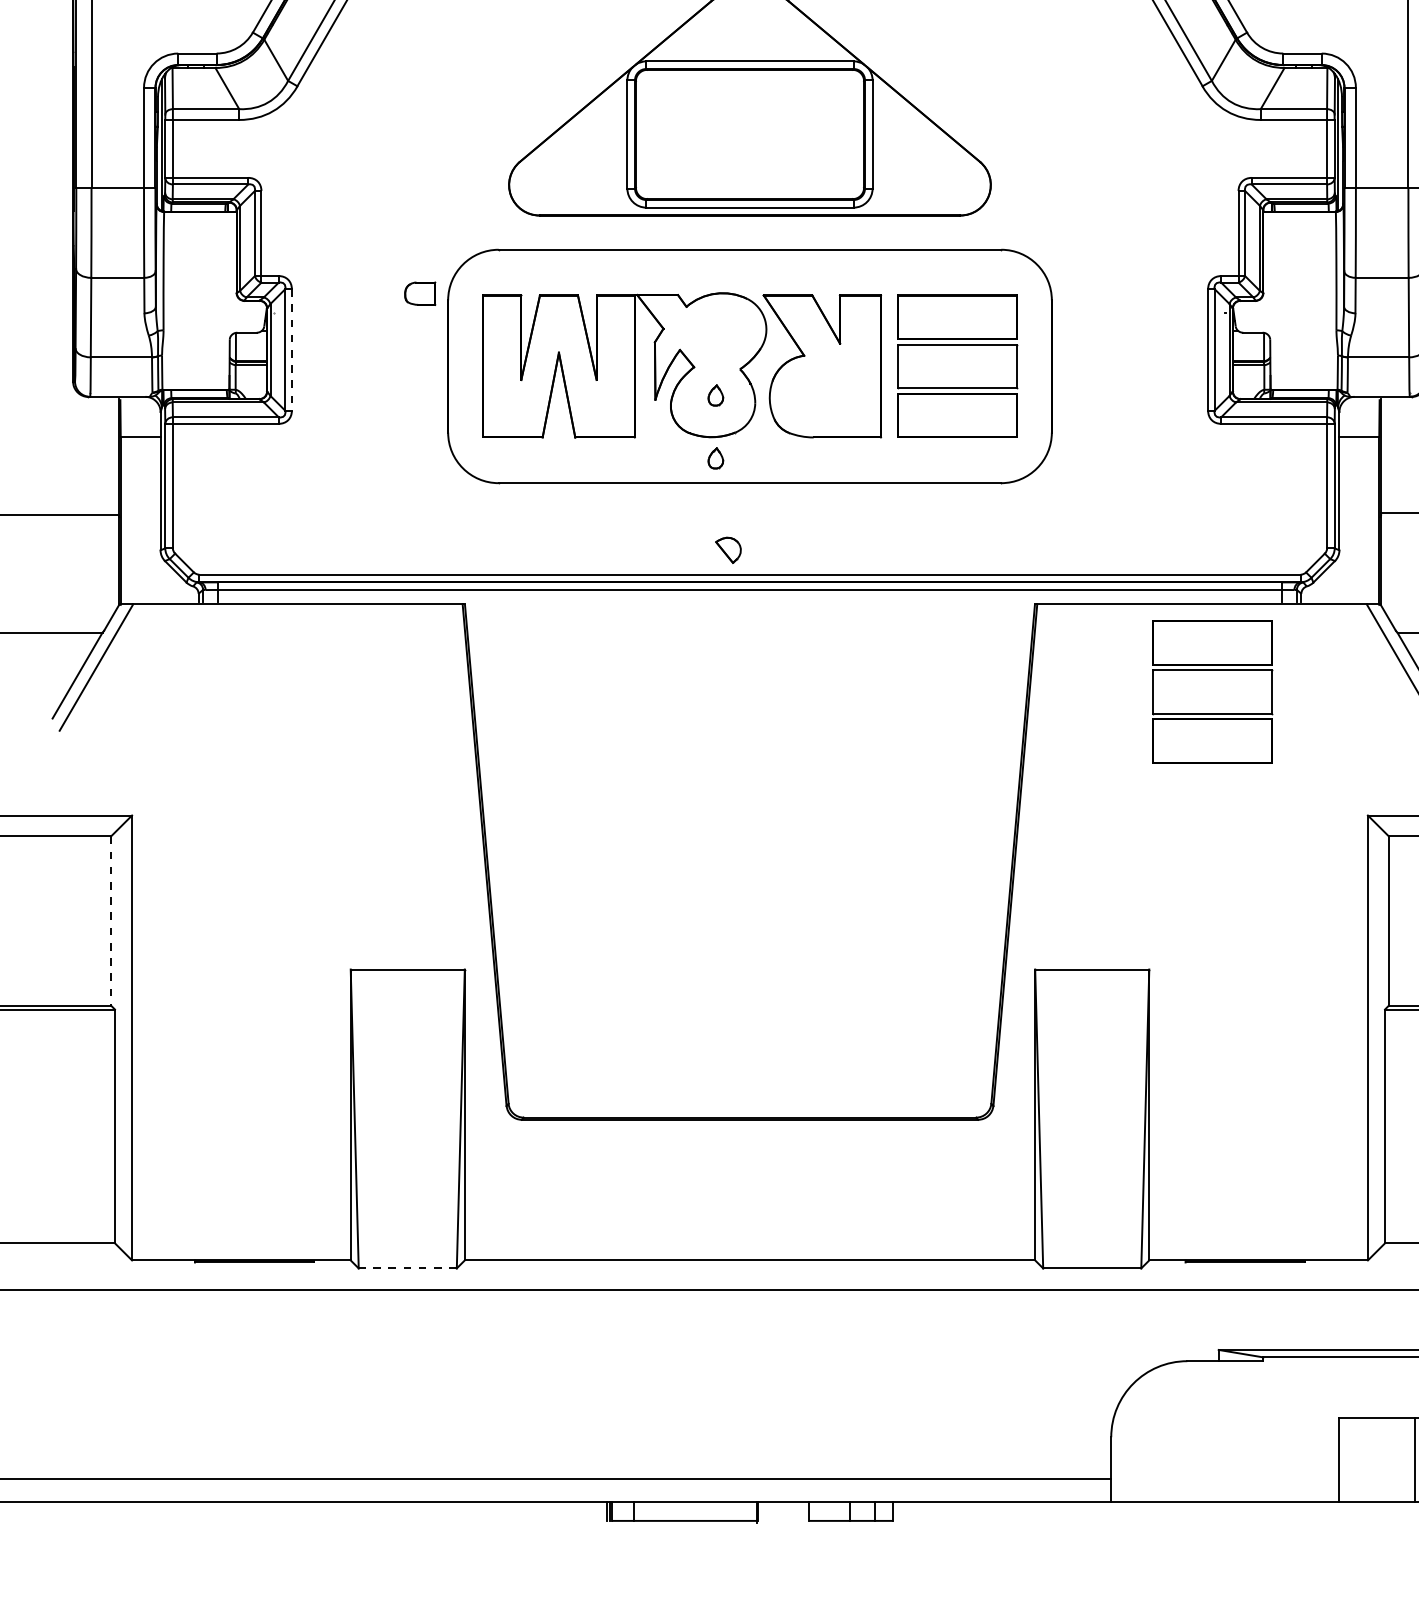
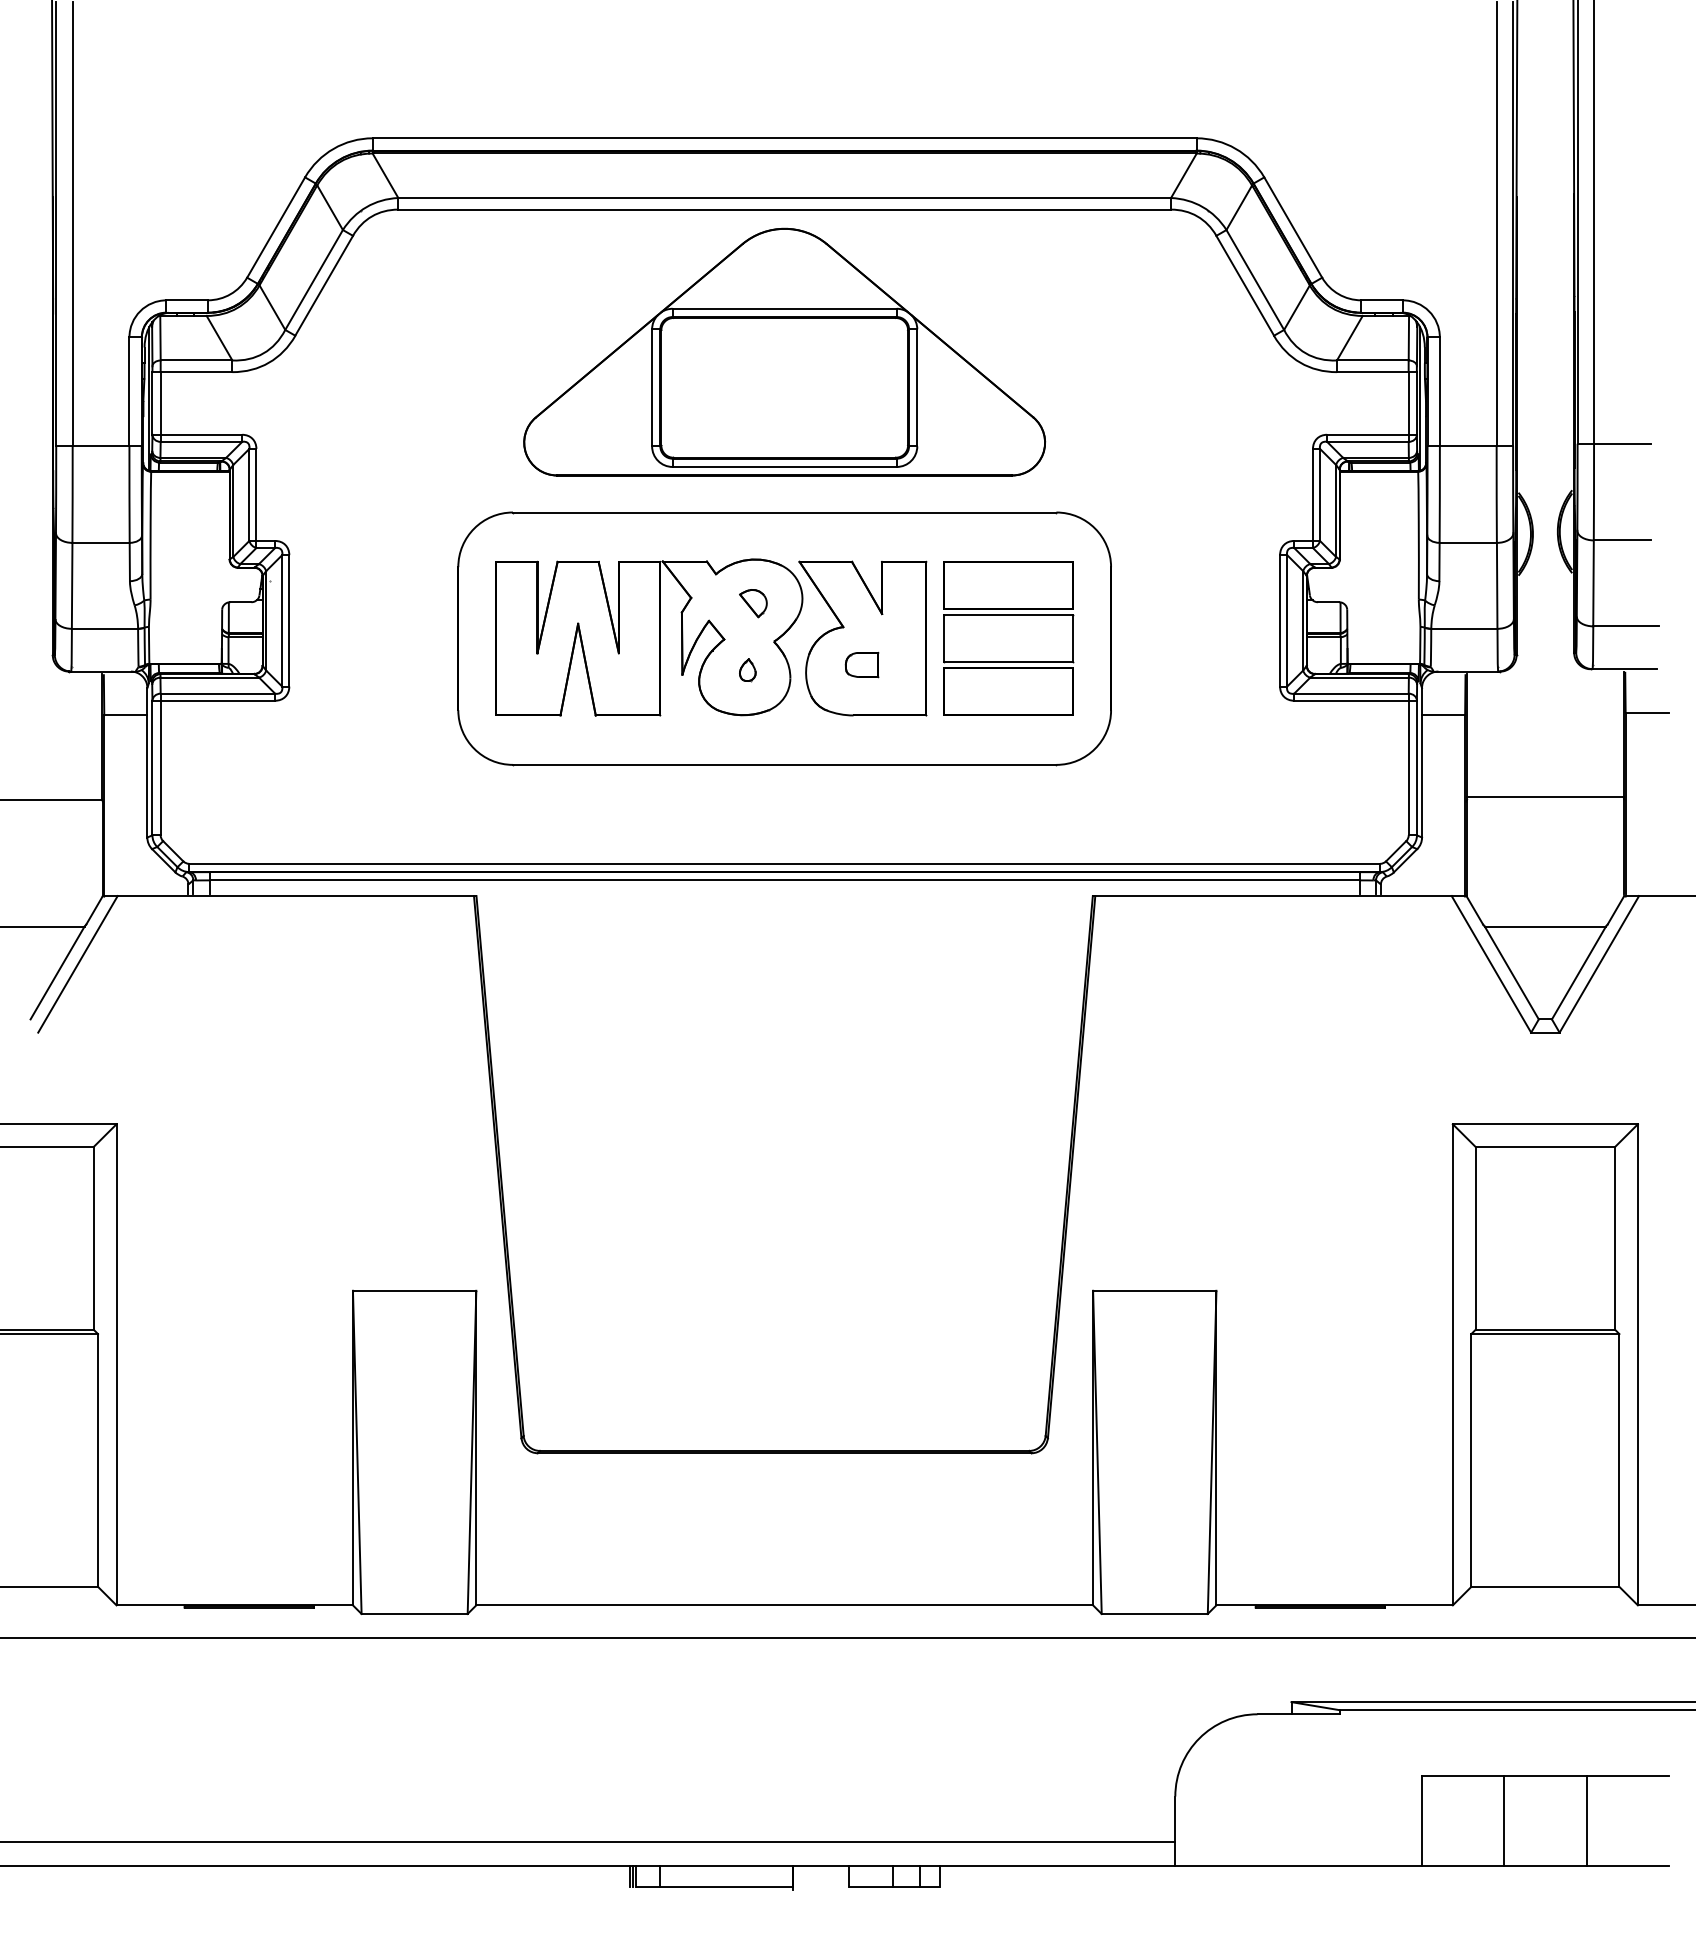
part: (419, 293) -> (861, 664), moved
line: (292, 349) -> (289, 620), dashed -> solid
part: (715, 458) -> (747, 738), removed
part: (728, 550) -> (753, 603), moved
part: (1212, 691) -> (1284, 990), removed
line: (110, 921) -> (93, 1238), dashed -> solid
line: (407, 1267) -> (414, 1613), dashed -> solid

